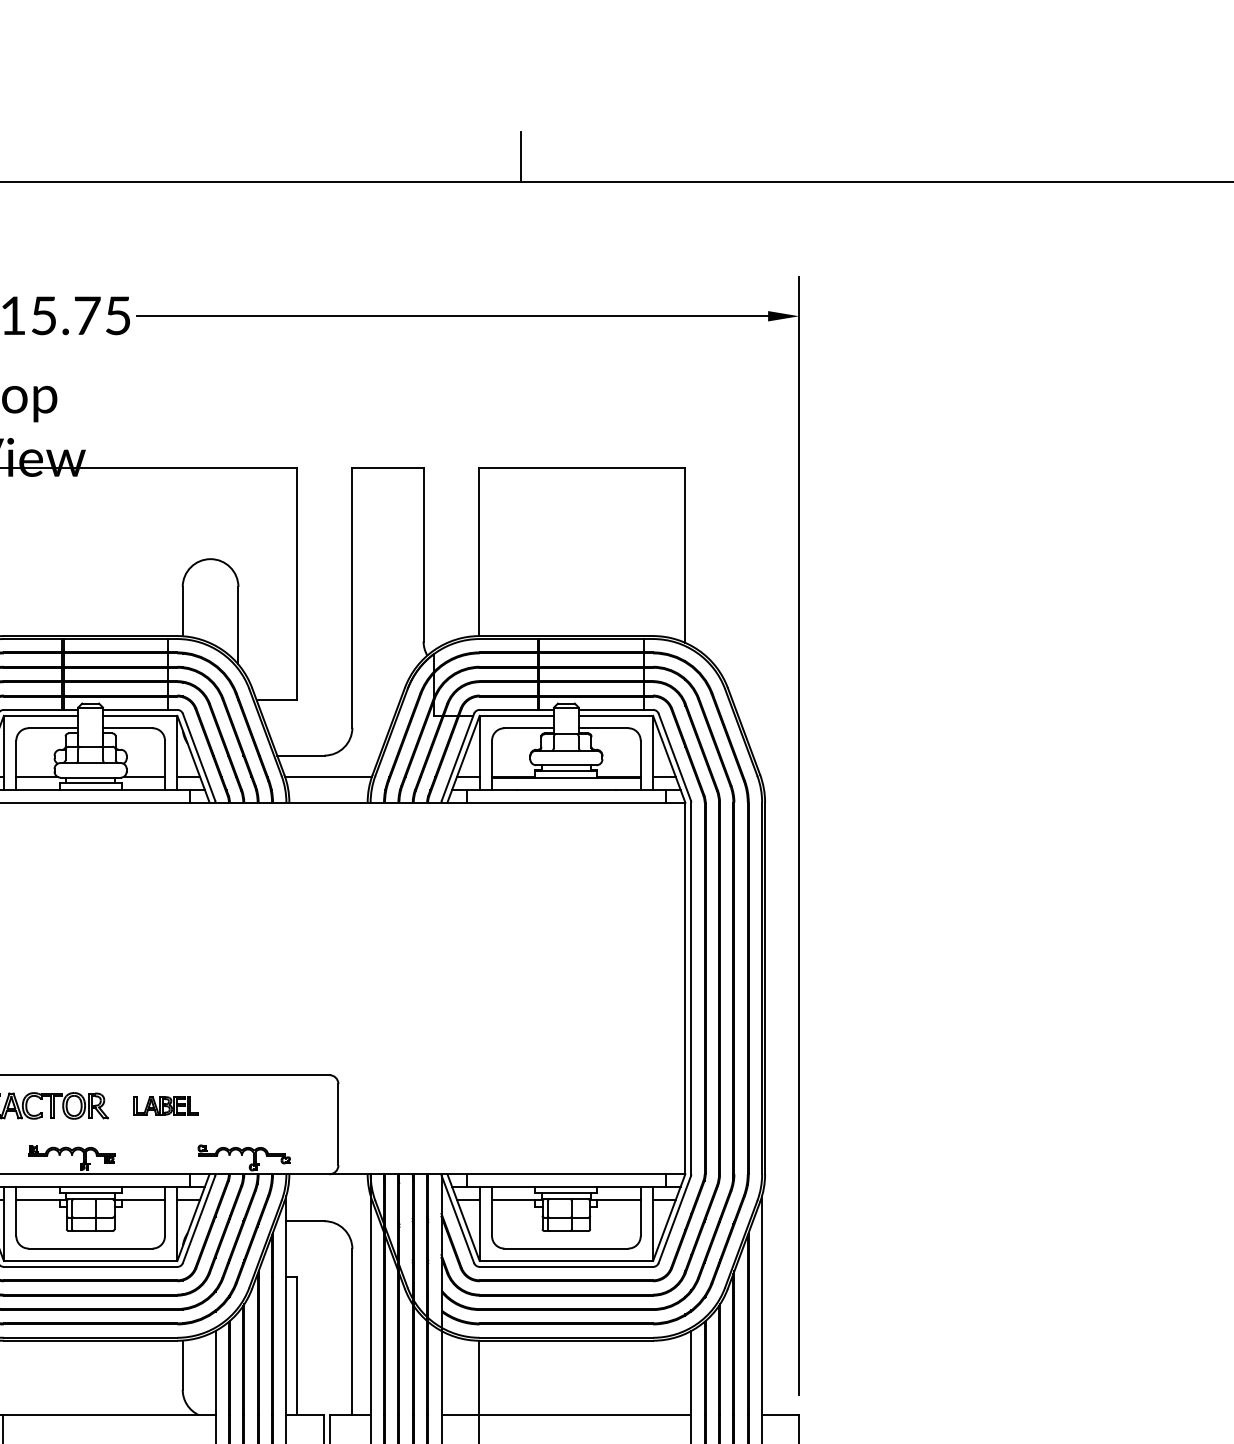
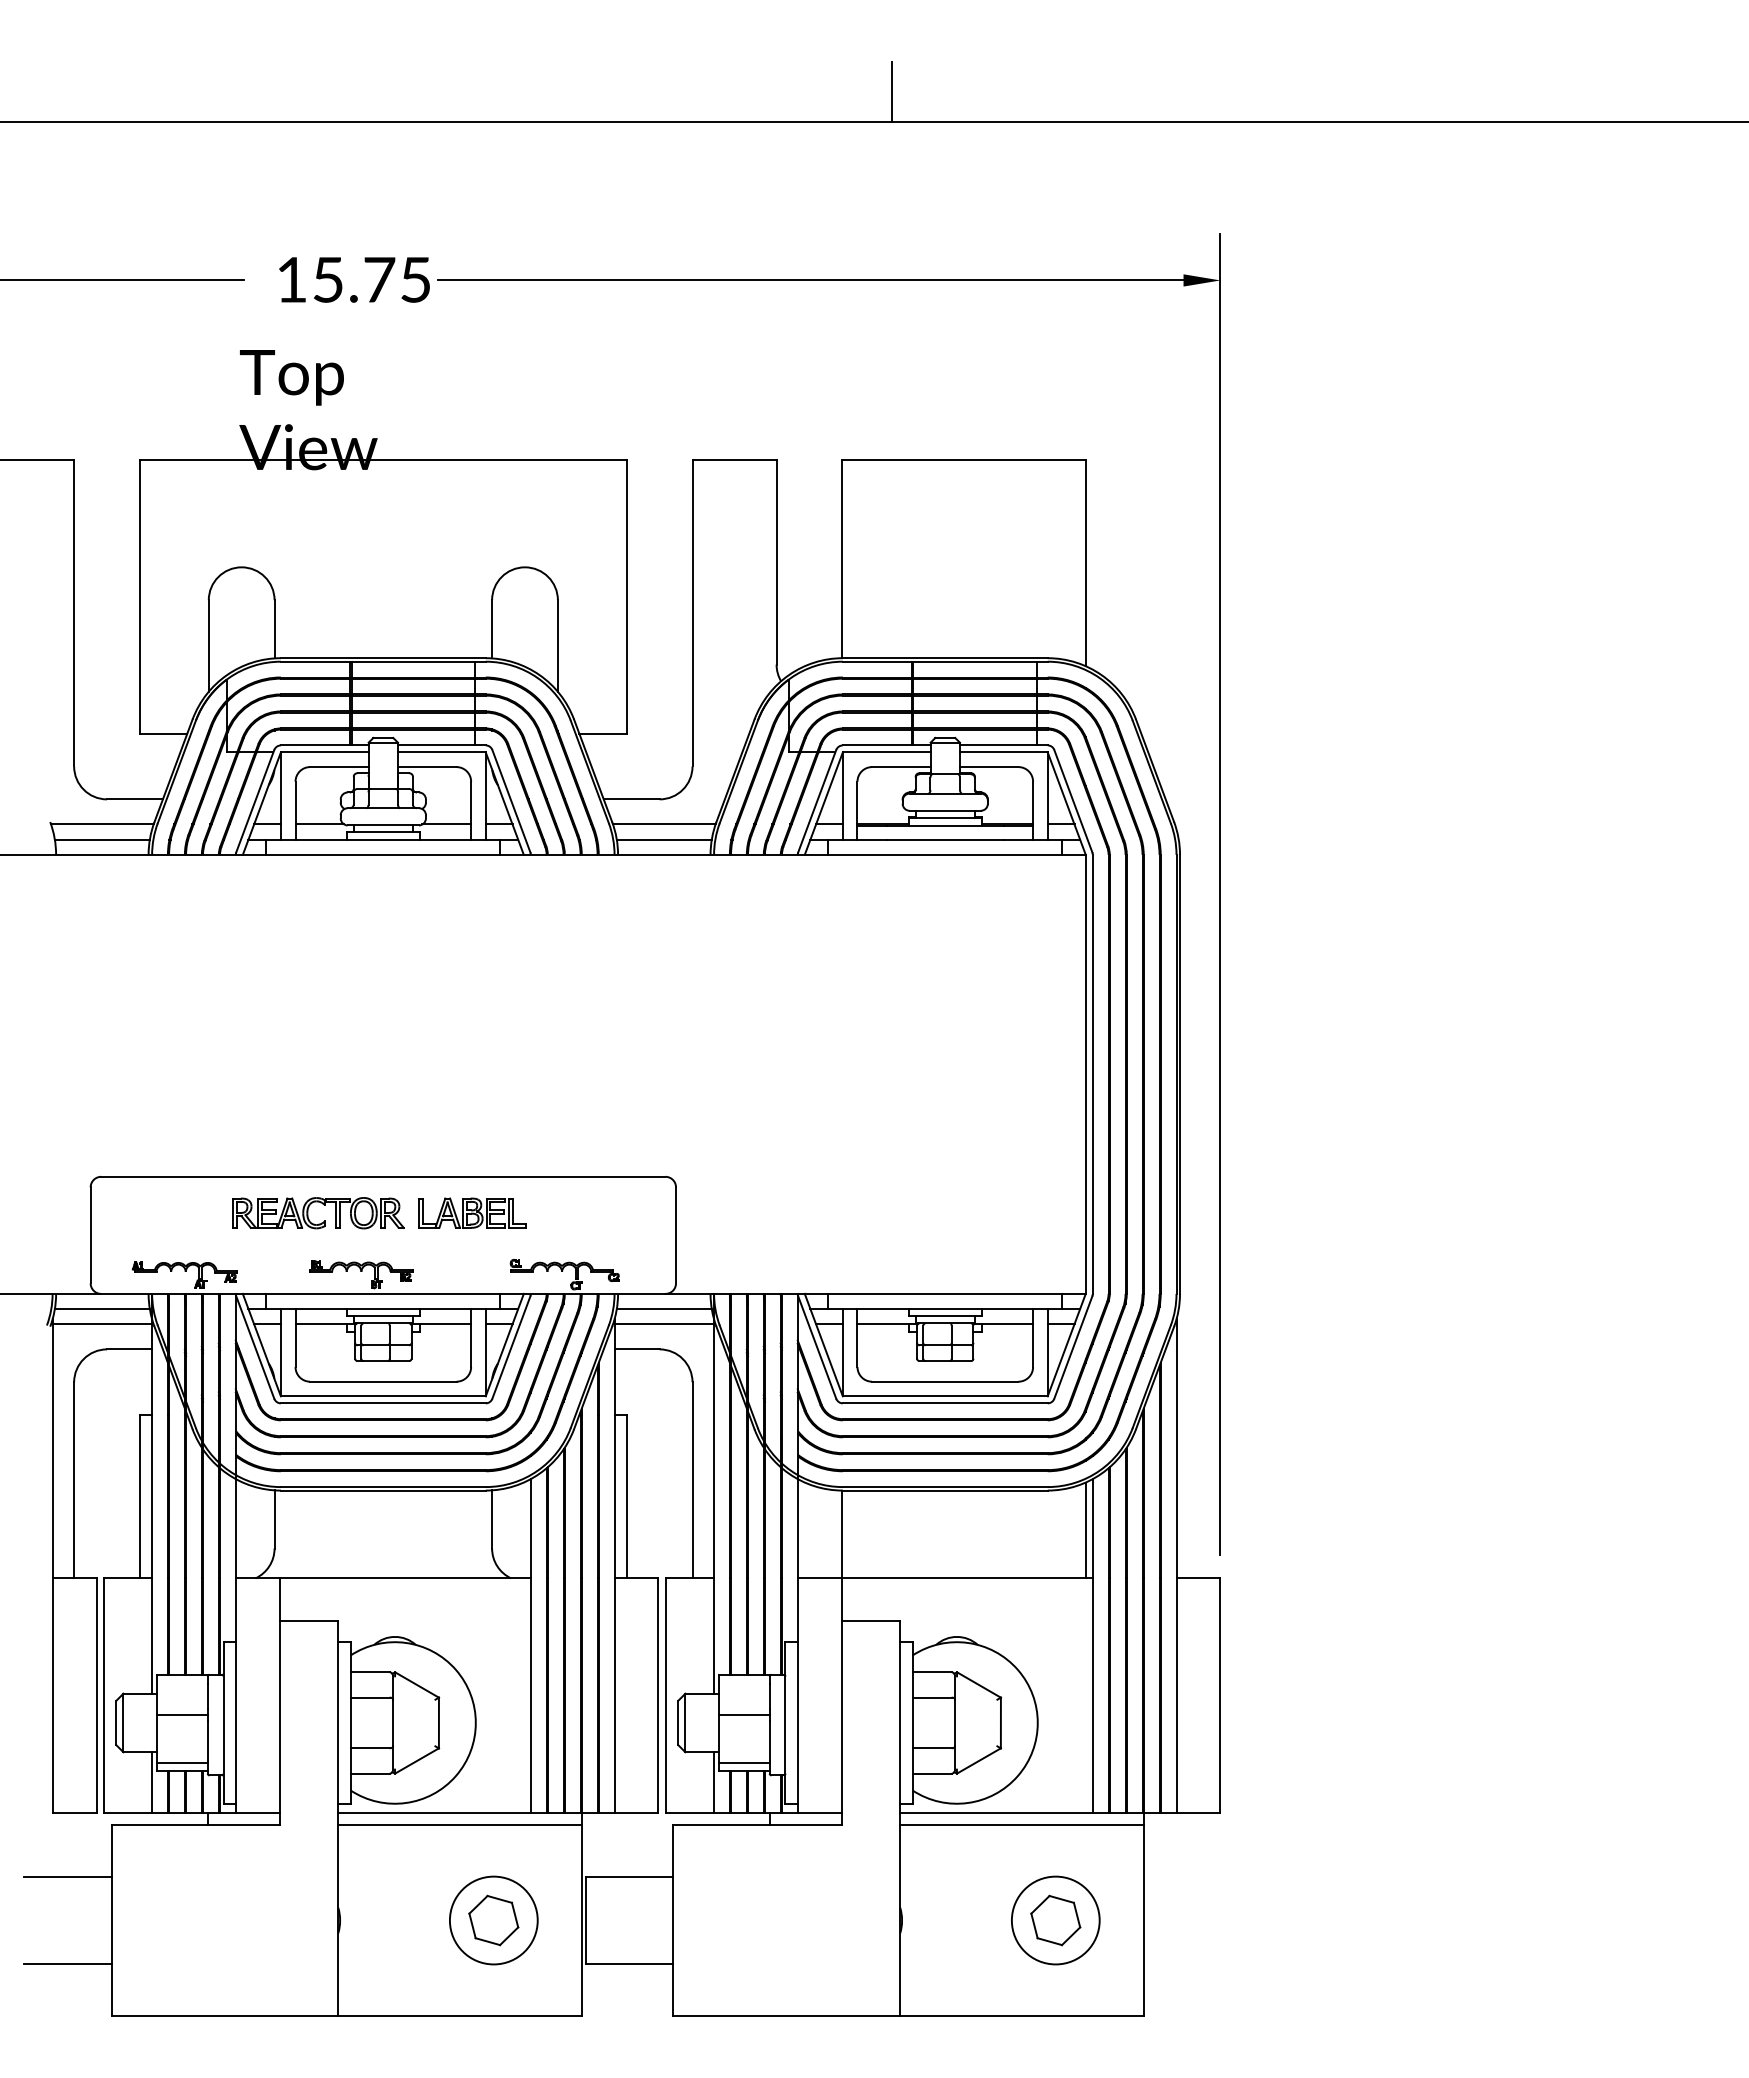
line: (327, 790) -> (663, 840), added
part: (166, 1105) -> (472, 1212), size x1.43
line: (327, 1186) -> (663, 1308), added
line: (328, 1200) -> (664, 1324), added
line: (685, 1374) -> (1085, 1530), added

